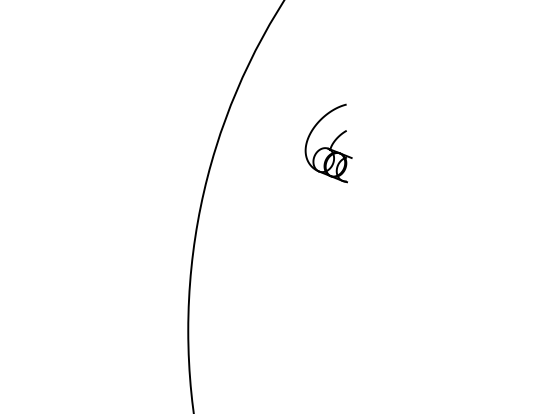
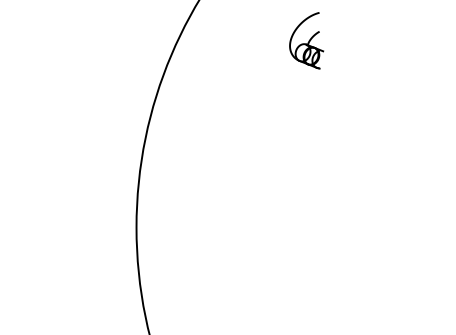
part: (328, 143) -> (306, 40), moved

